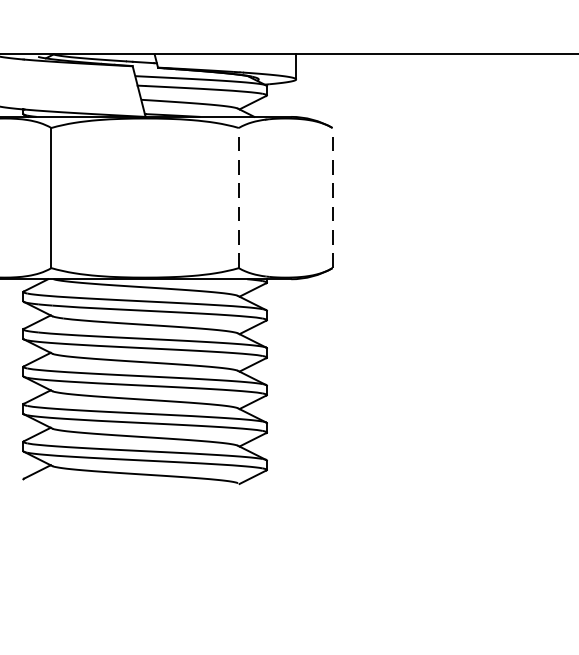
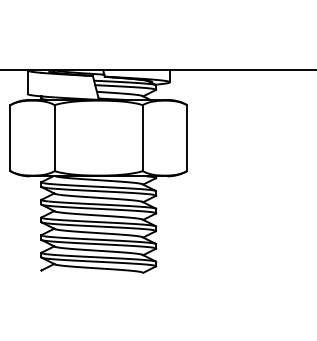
line: (237, 196) -> (142, 137), dashed -> solid
line: (333, 196) -> (187, 137), dashed -> solid

